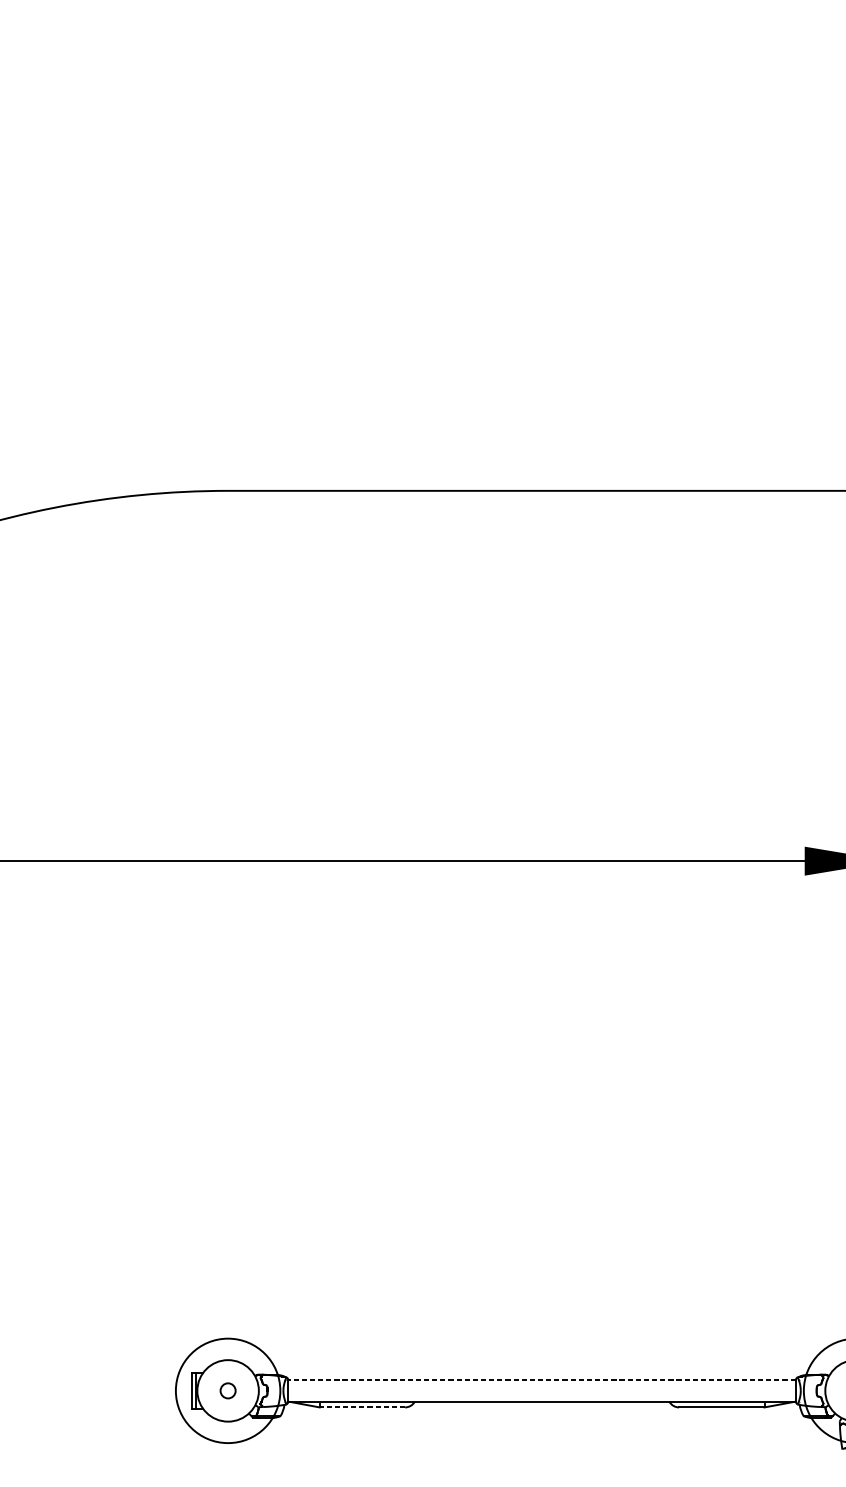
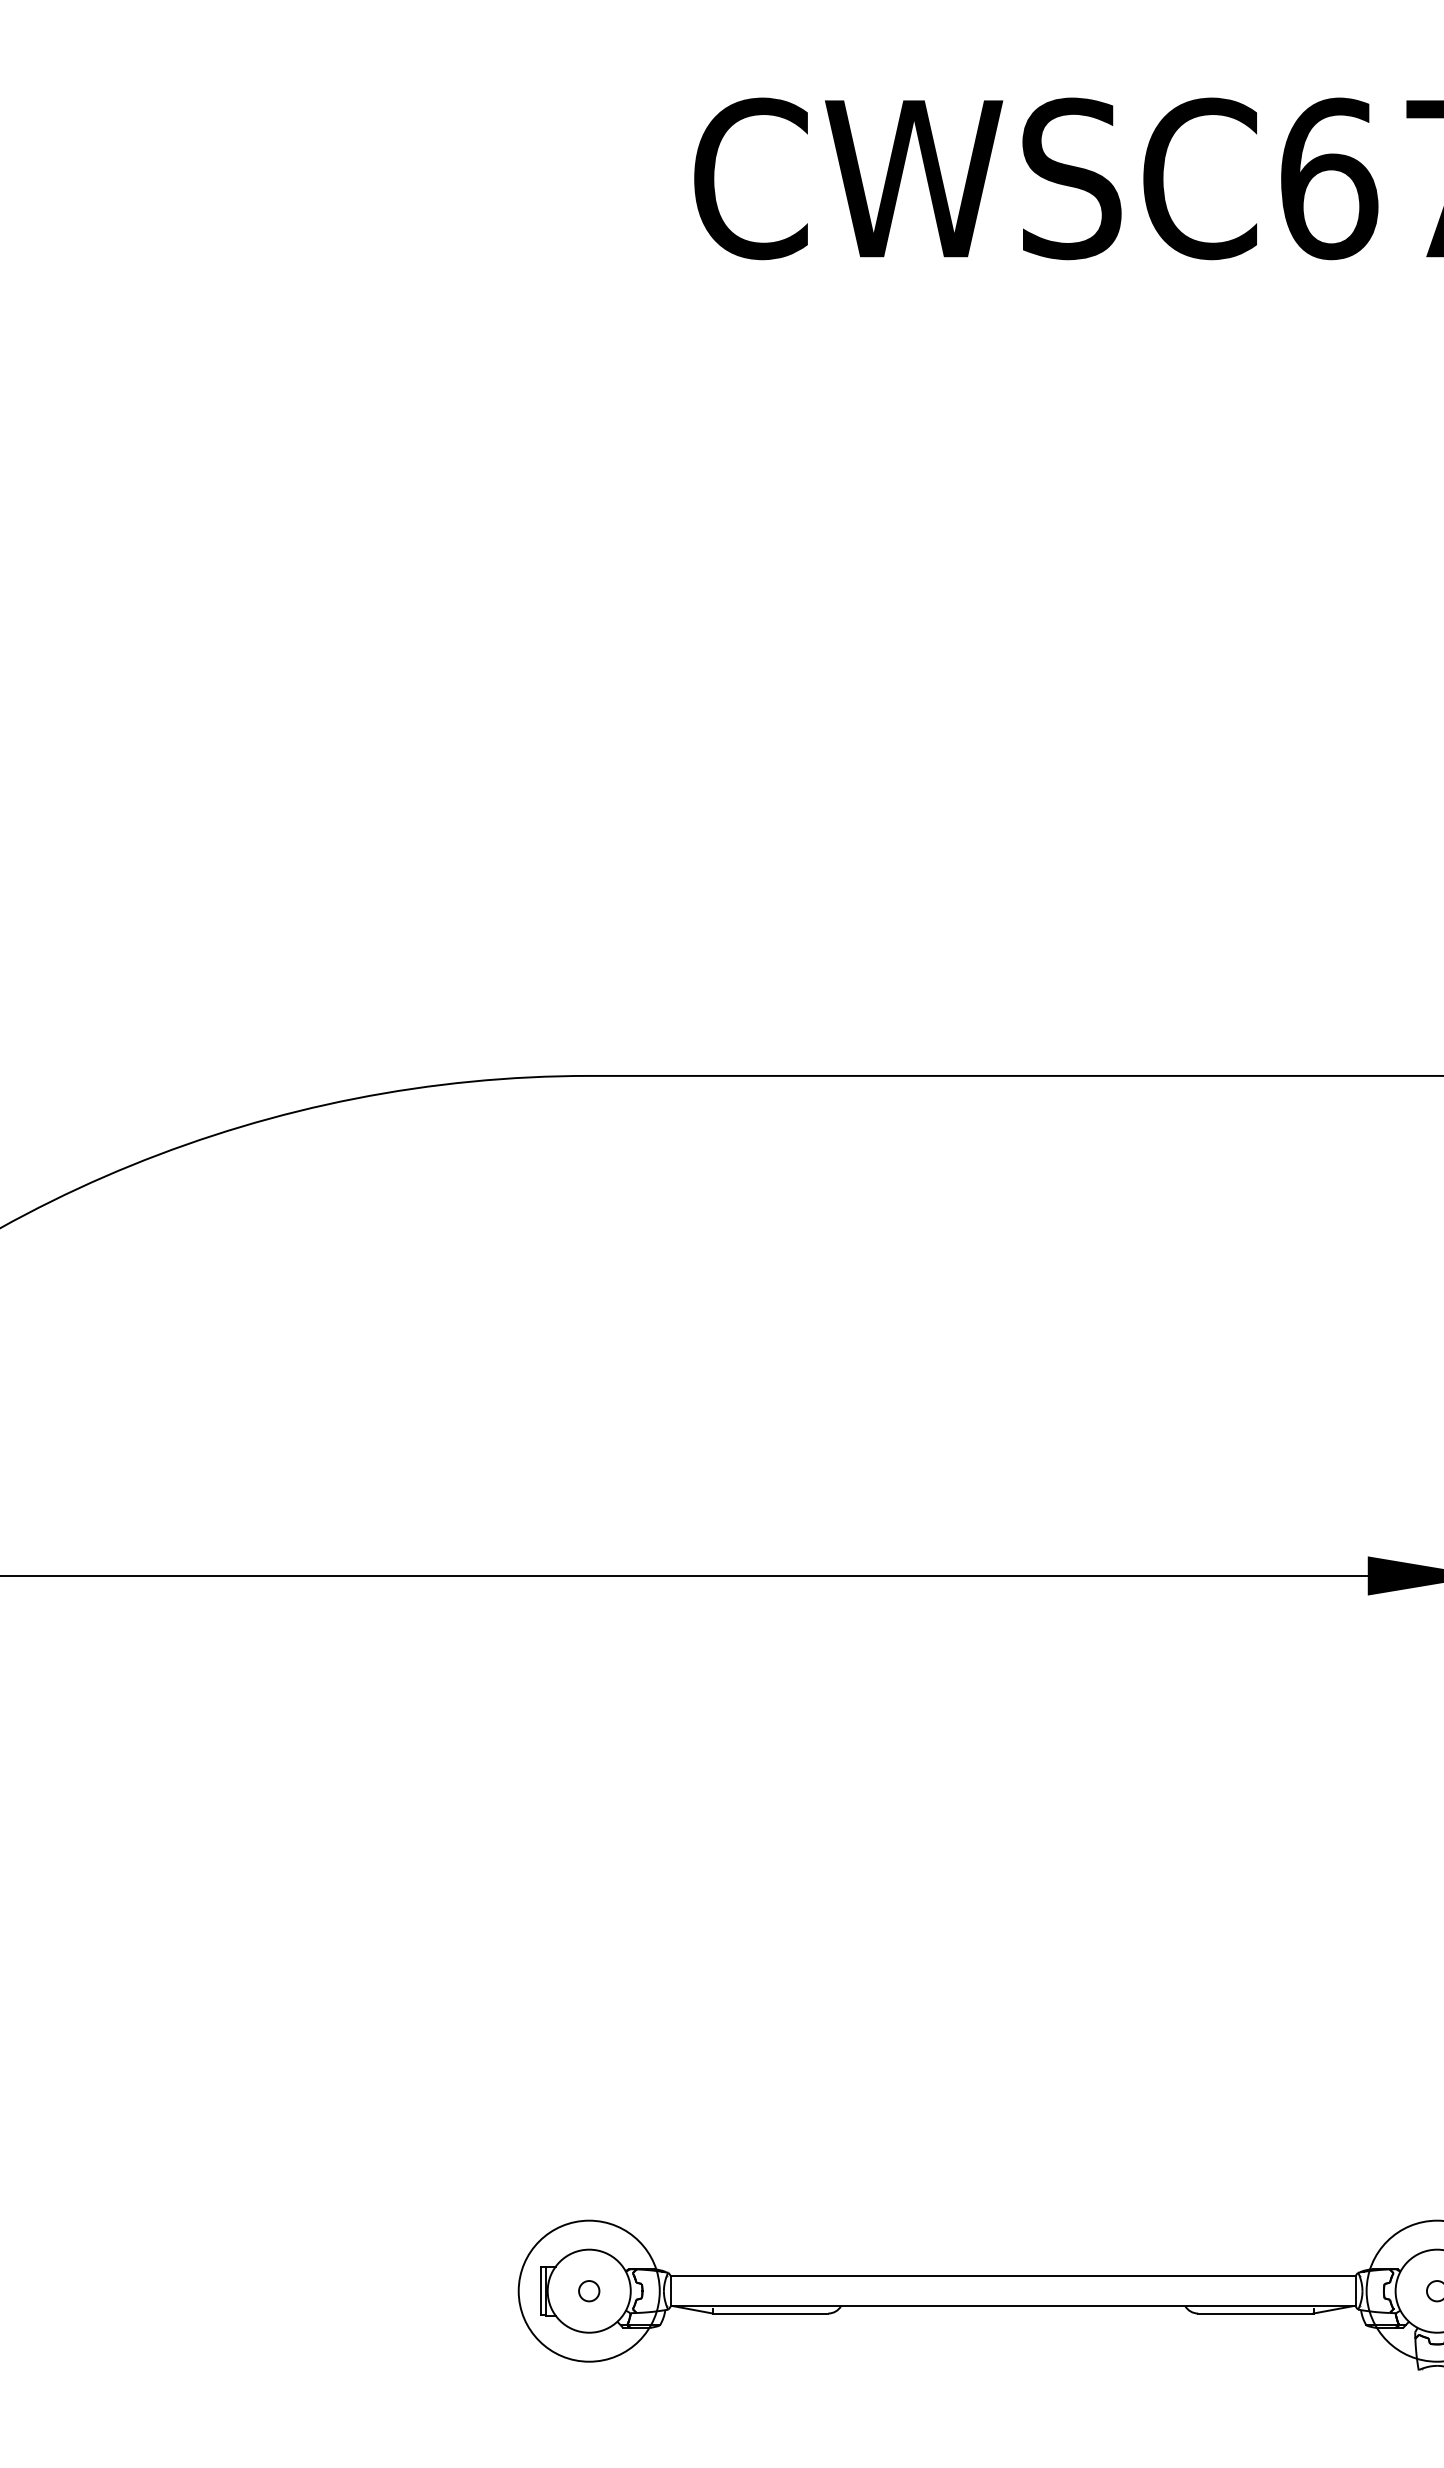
line: (541, 1380) -> (1012, 2276), dashed -> solid
line: (362, 1407) -> (770, 2313), dashed -> solid

